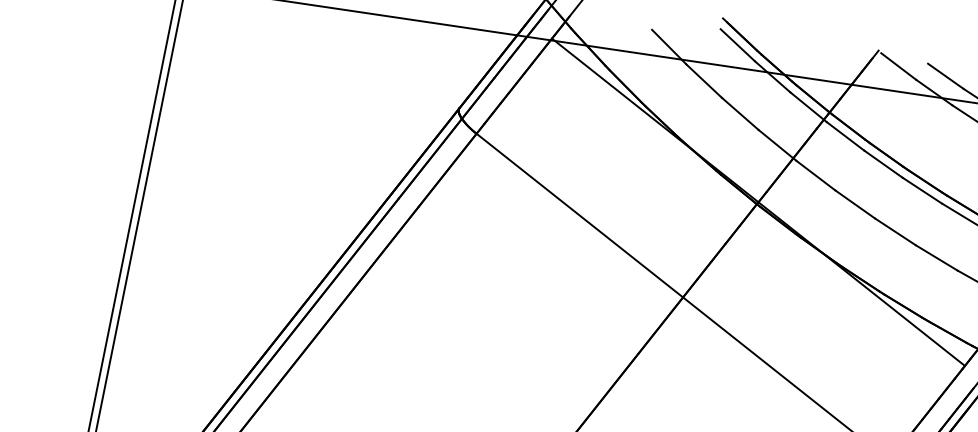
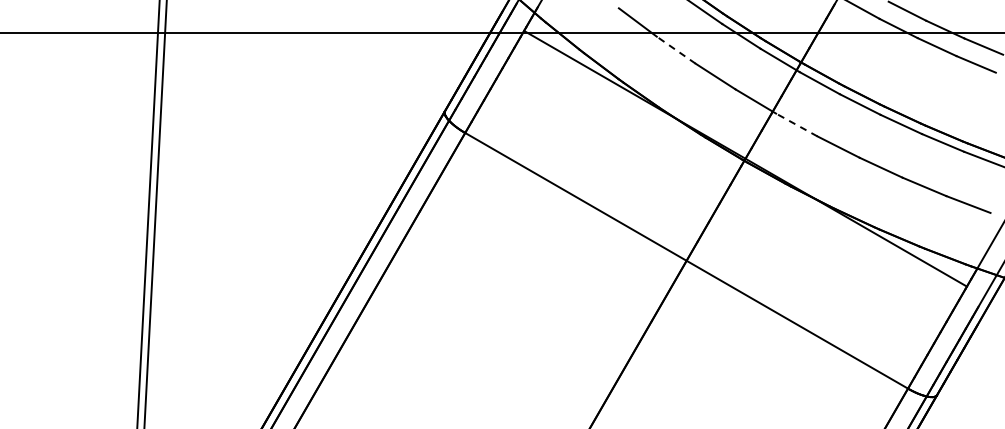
line: (704, 81) -> (676, 50), solid -> dashed
line: (815, 176) -> (796, 125), solid -> dashed

